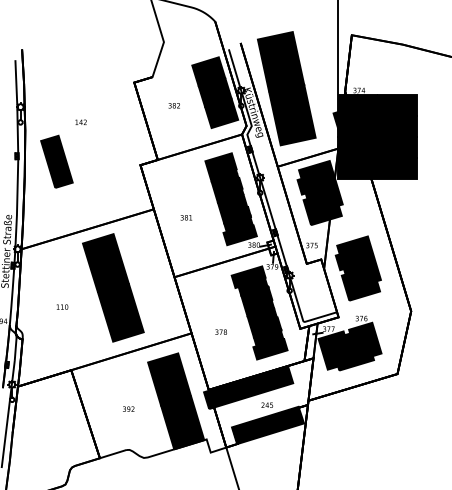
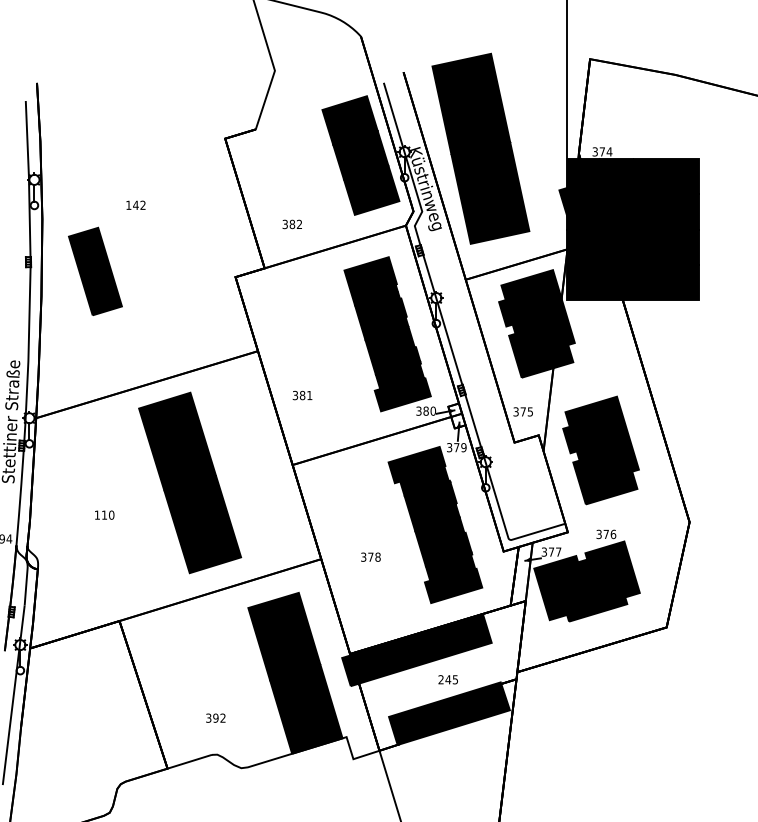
text: (173, 105) -> (290, 223), moved
text: (186, 217) -> (302, 395), moved
text: (128, 408) -> (215, 717), moved

